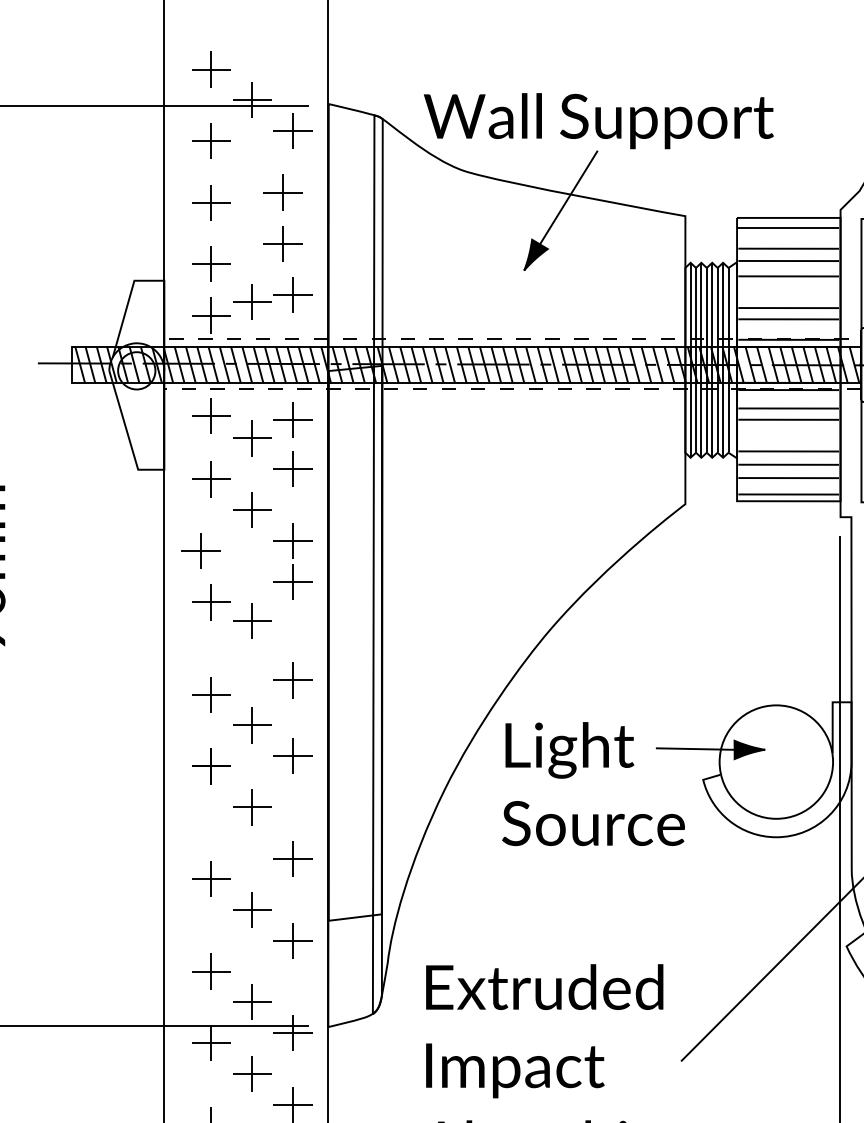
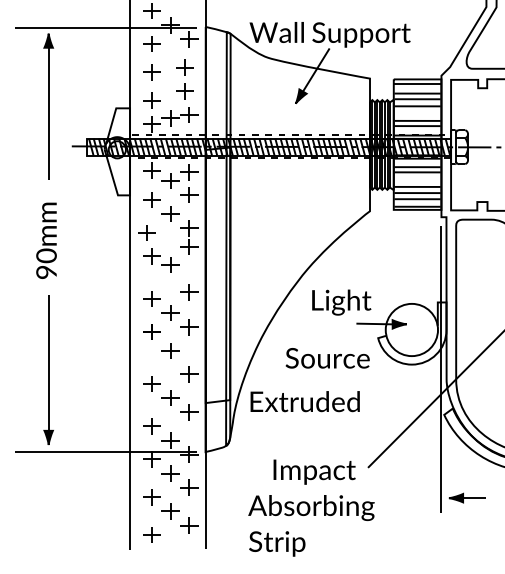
text: (569, 750) -> (341, 302), moved
text: (543, 986) -> (304, 401), moved
text: (514, 1069) -> (314, 471), moved

